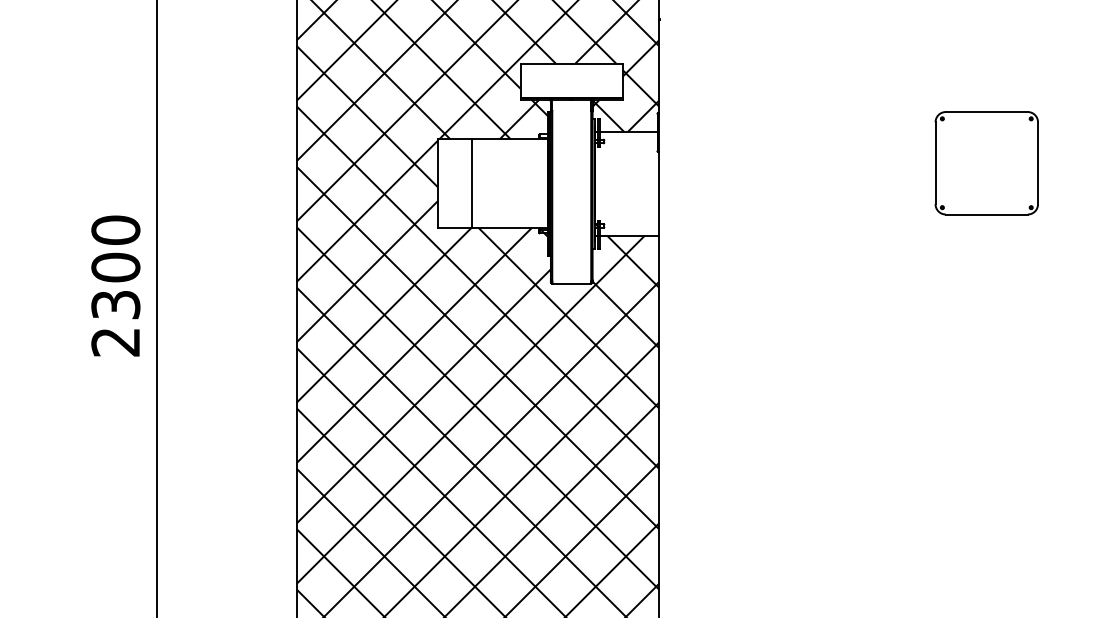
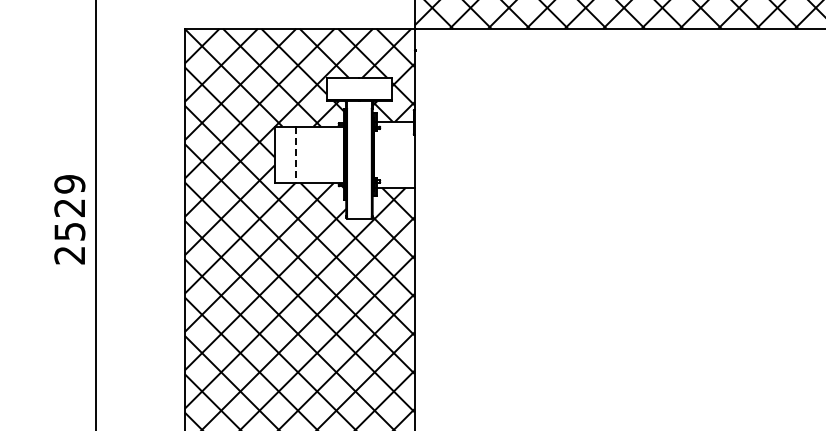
part: (985, 162) -> (622, 141), removed
line: (472, 185) -> (296, 155), solid -> dashed
text: (115, 266) -> (69, 207), 2300 -> 2529

